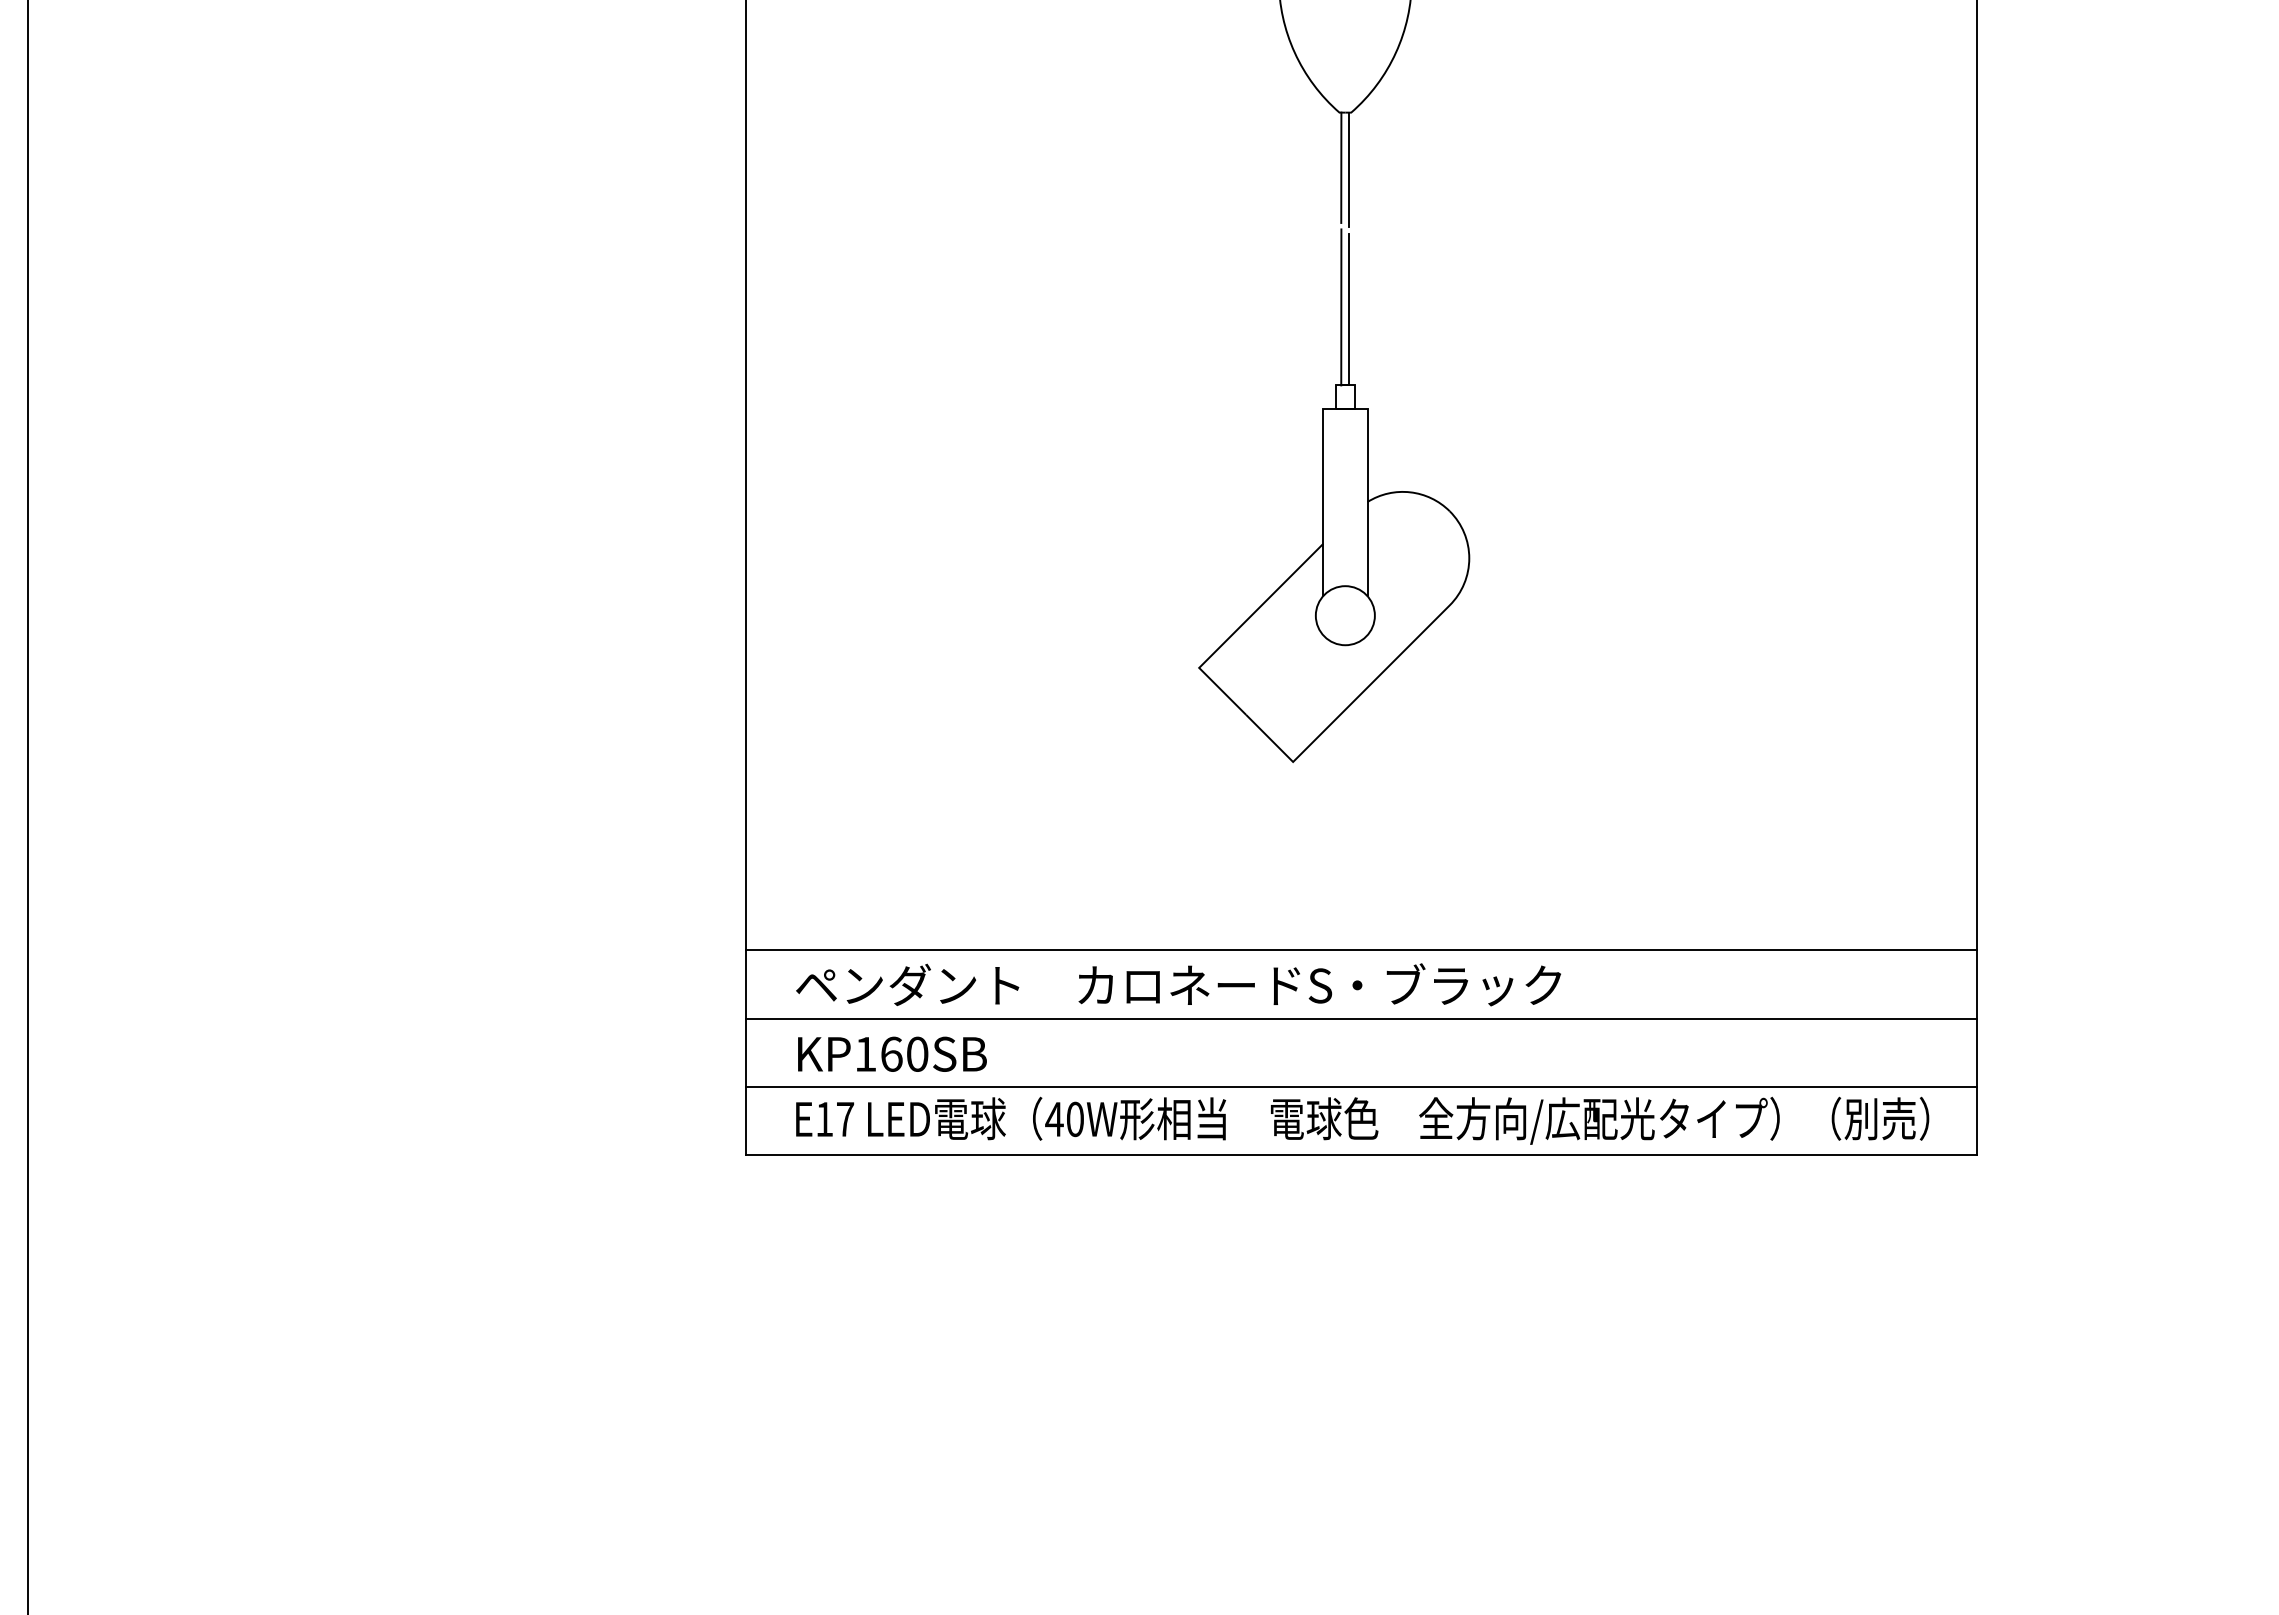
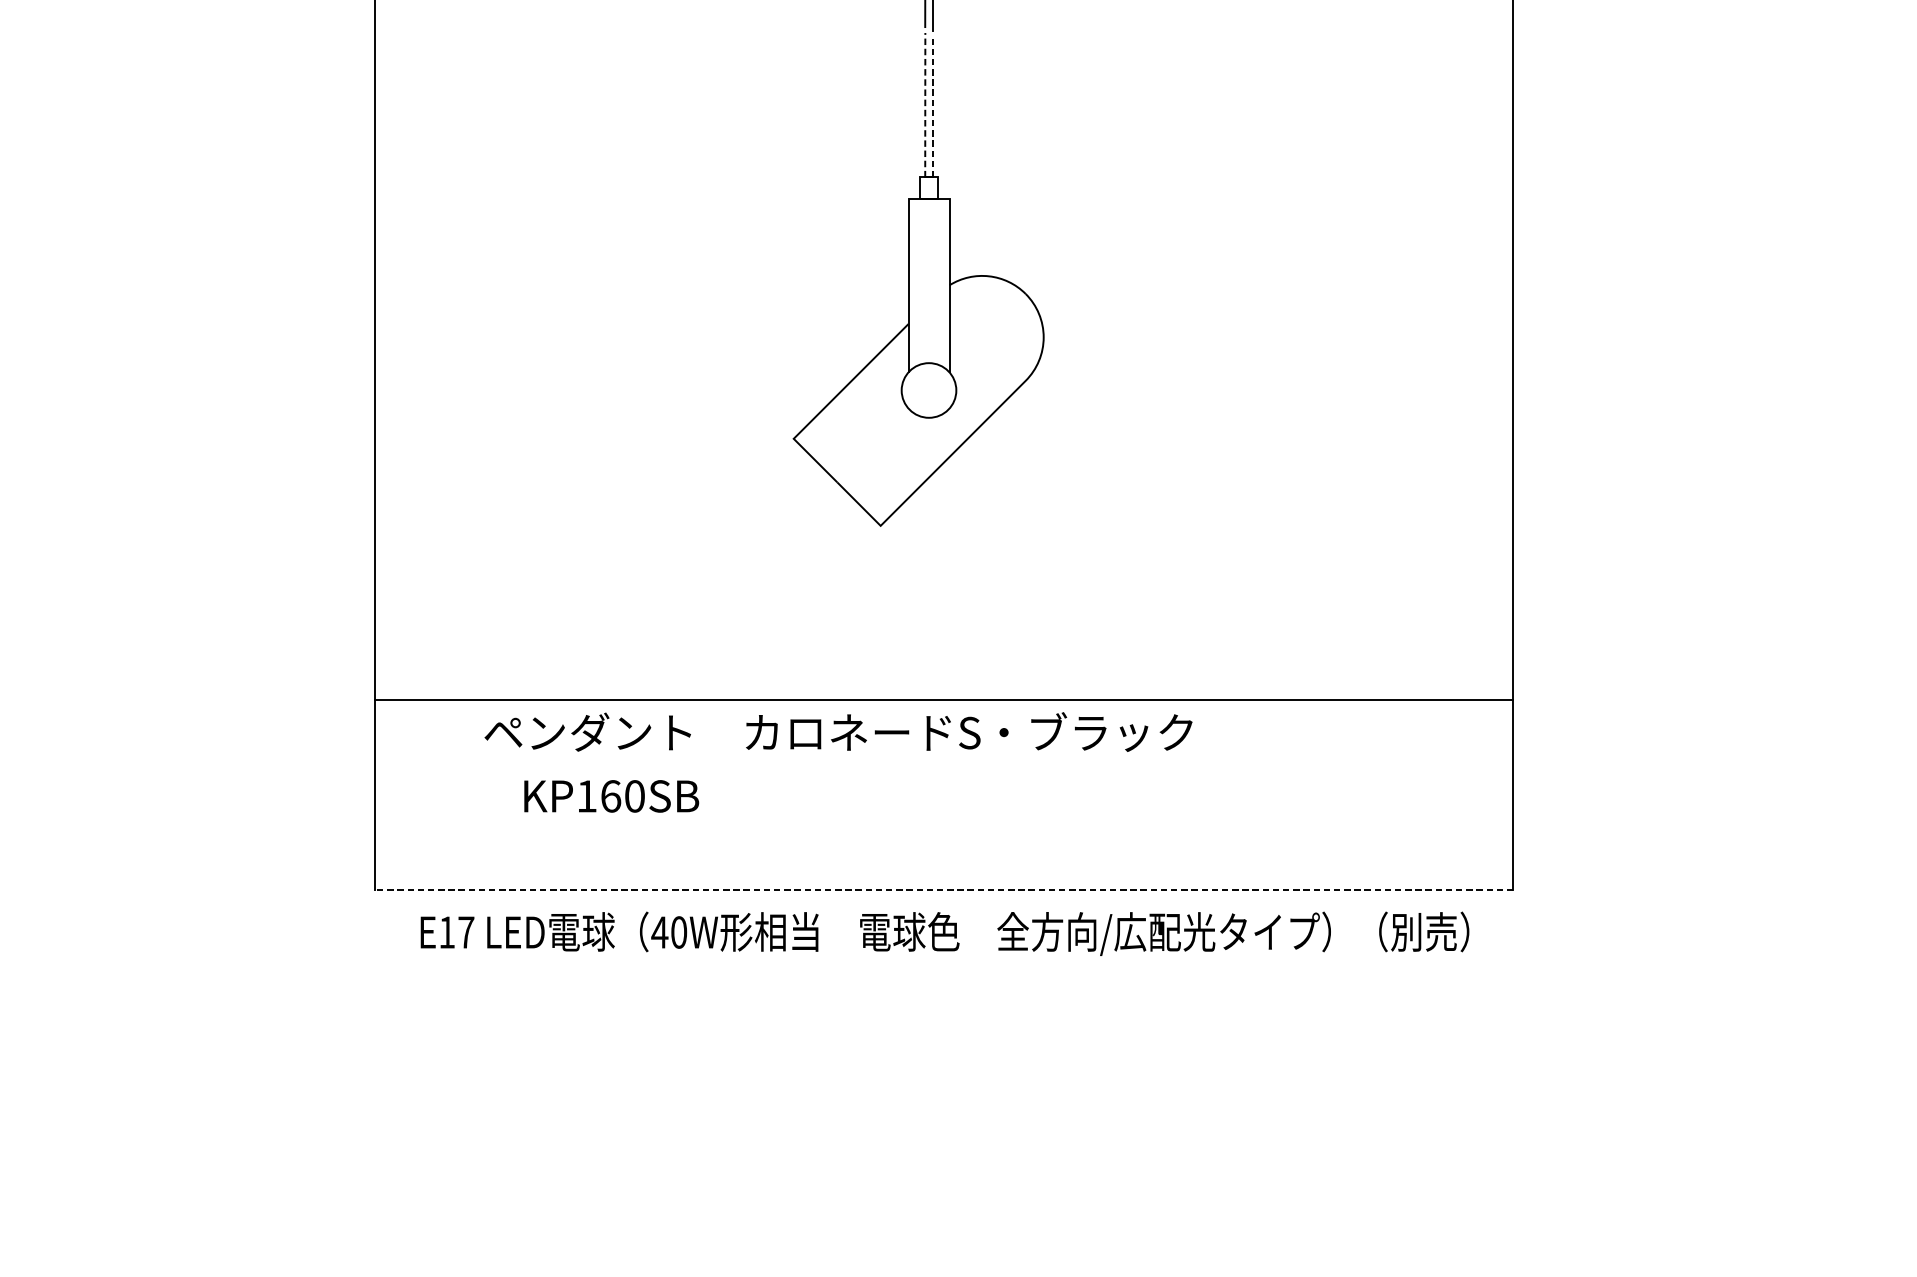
line: (1341, 306) -> (925, 104), solid -> dashed
line: (1349, 309) -> (932, 107), solid -> dashed
text: (1178, 984) -> (838, 731), moved
line: (1361, 1018) -> (943, 763), removed
text: (892, 1053) -> (611, 795), moved
line: (1361, 1087) -> (943, 827), removed
text: (1362, 1120) -> (944, 933), moved
line: (1361, 1155) -> (943, 890), solid -> dashed

